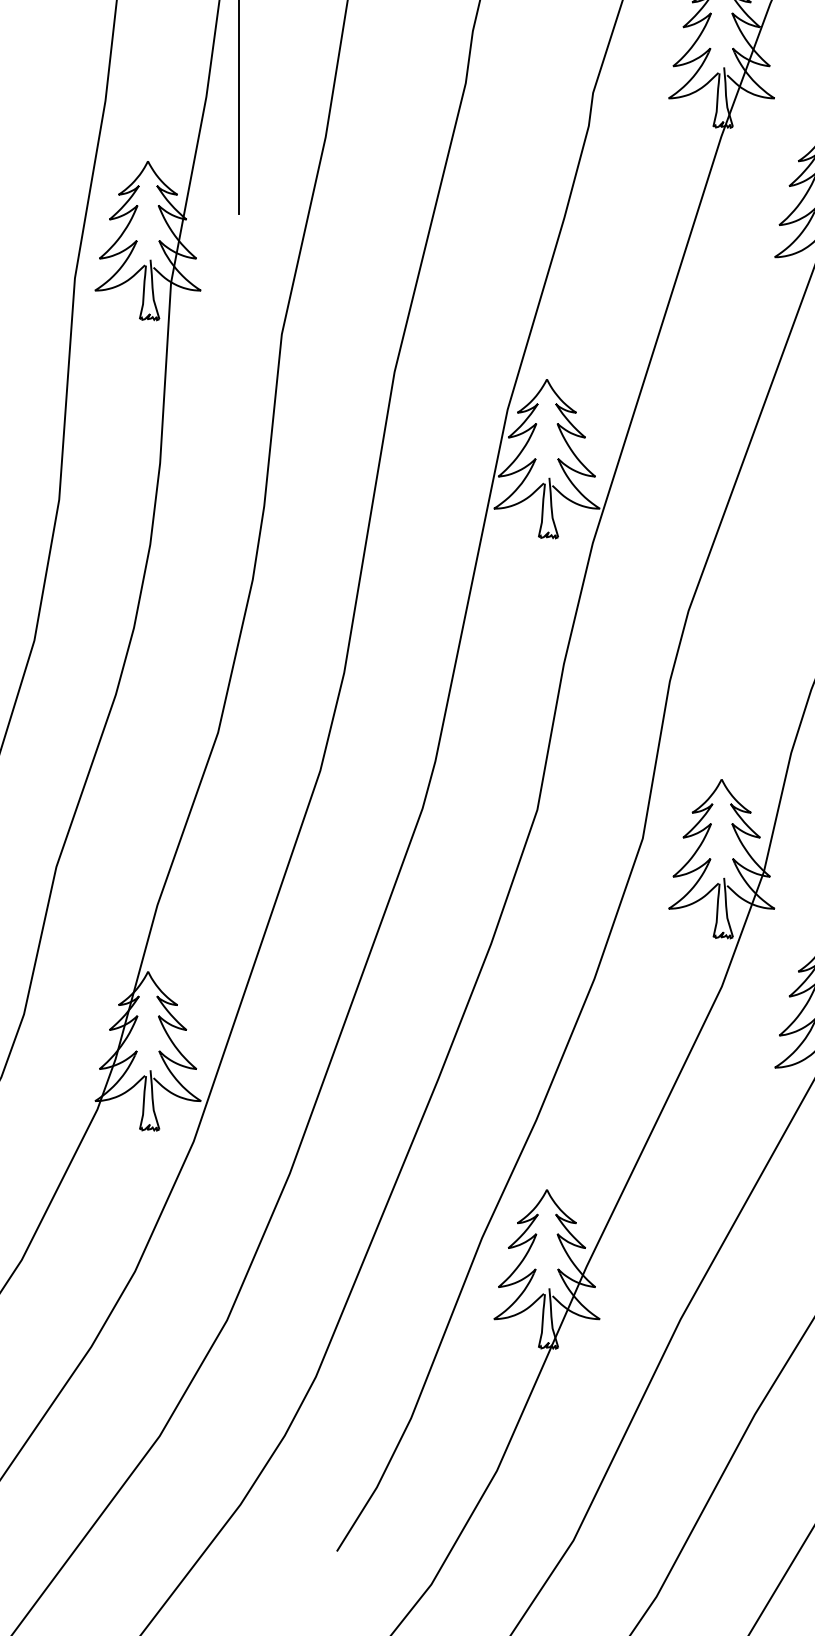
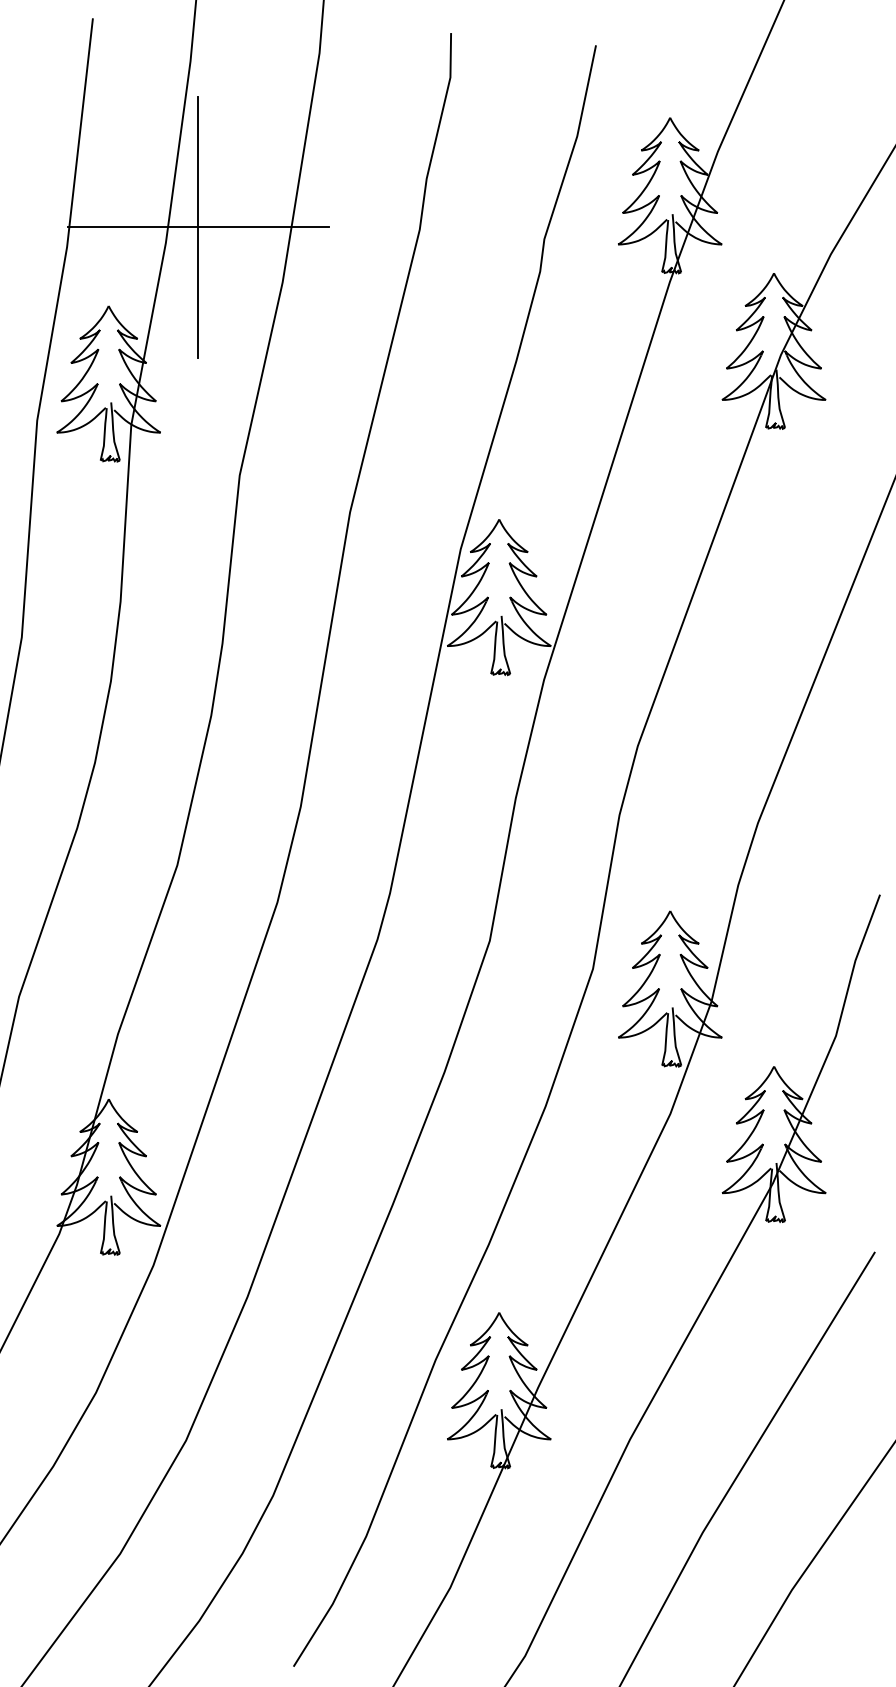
line: (238, 81) -> (197, 227), added

